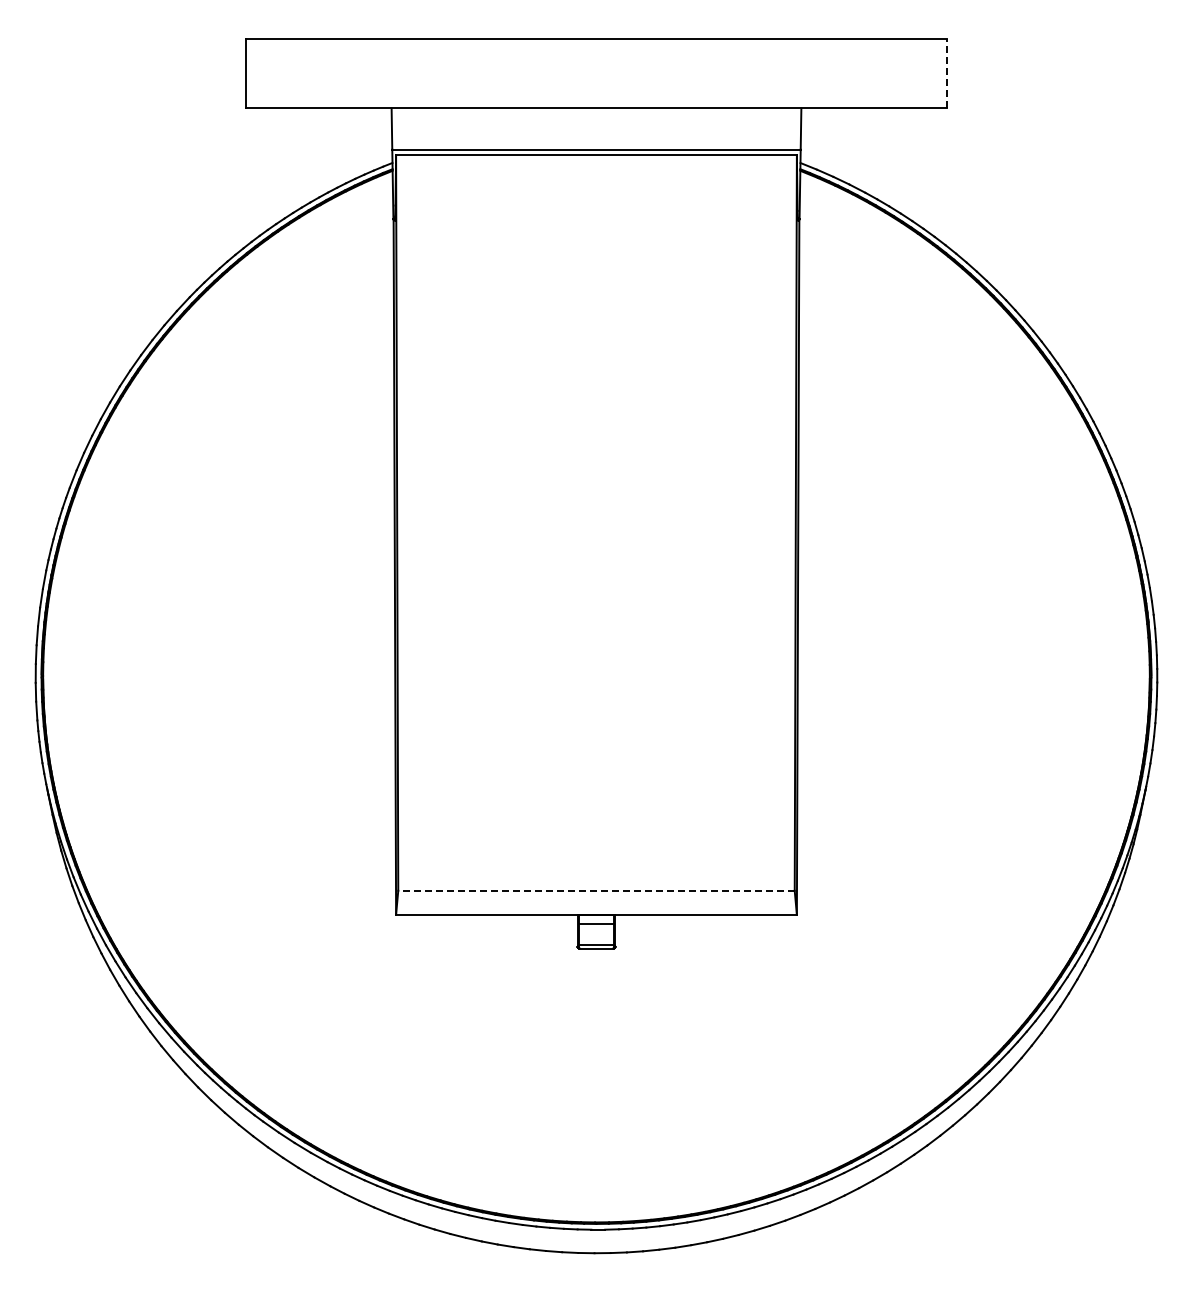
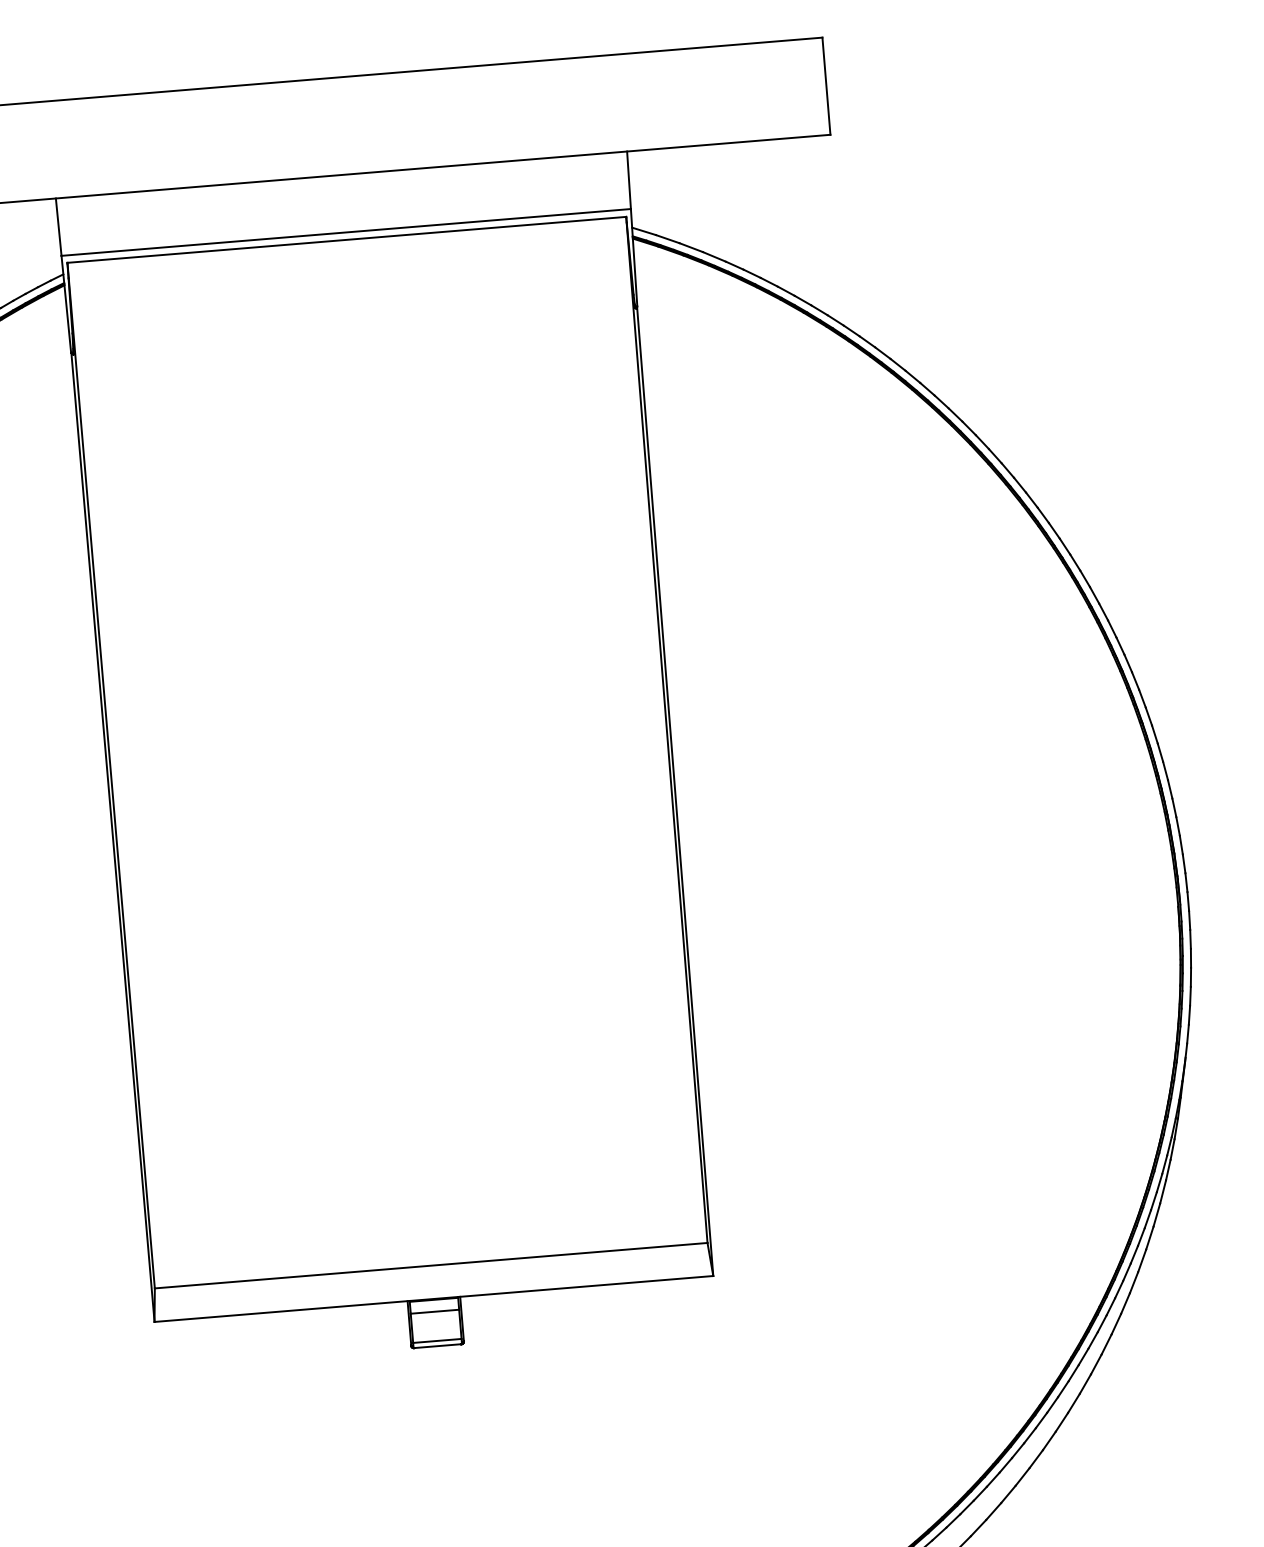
line: (947, 73) -> (826, 86), dashed -> solid
line: (596, 890) -> (431, 1265), dashed -> solid

